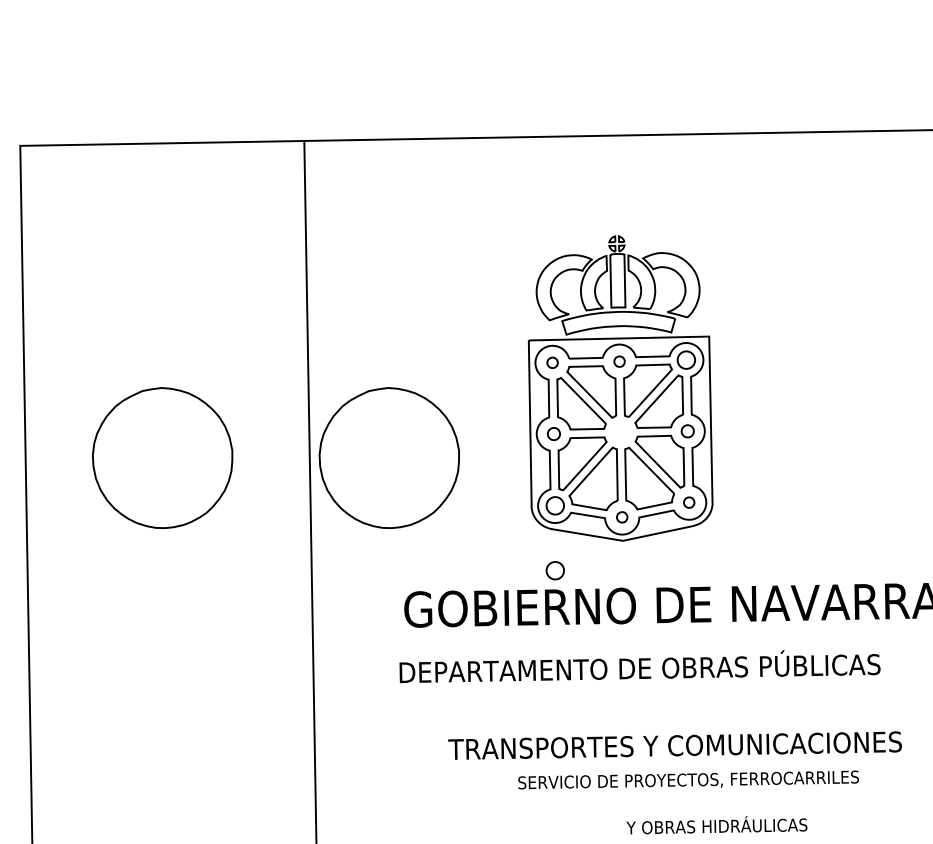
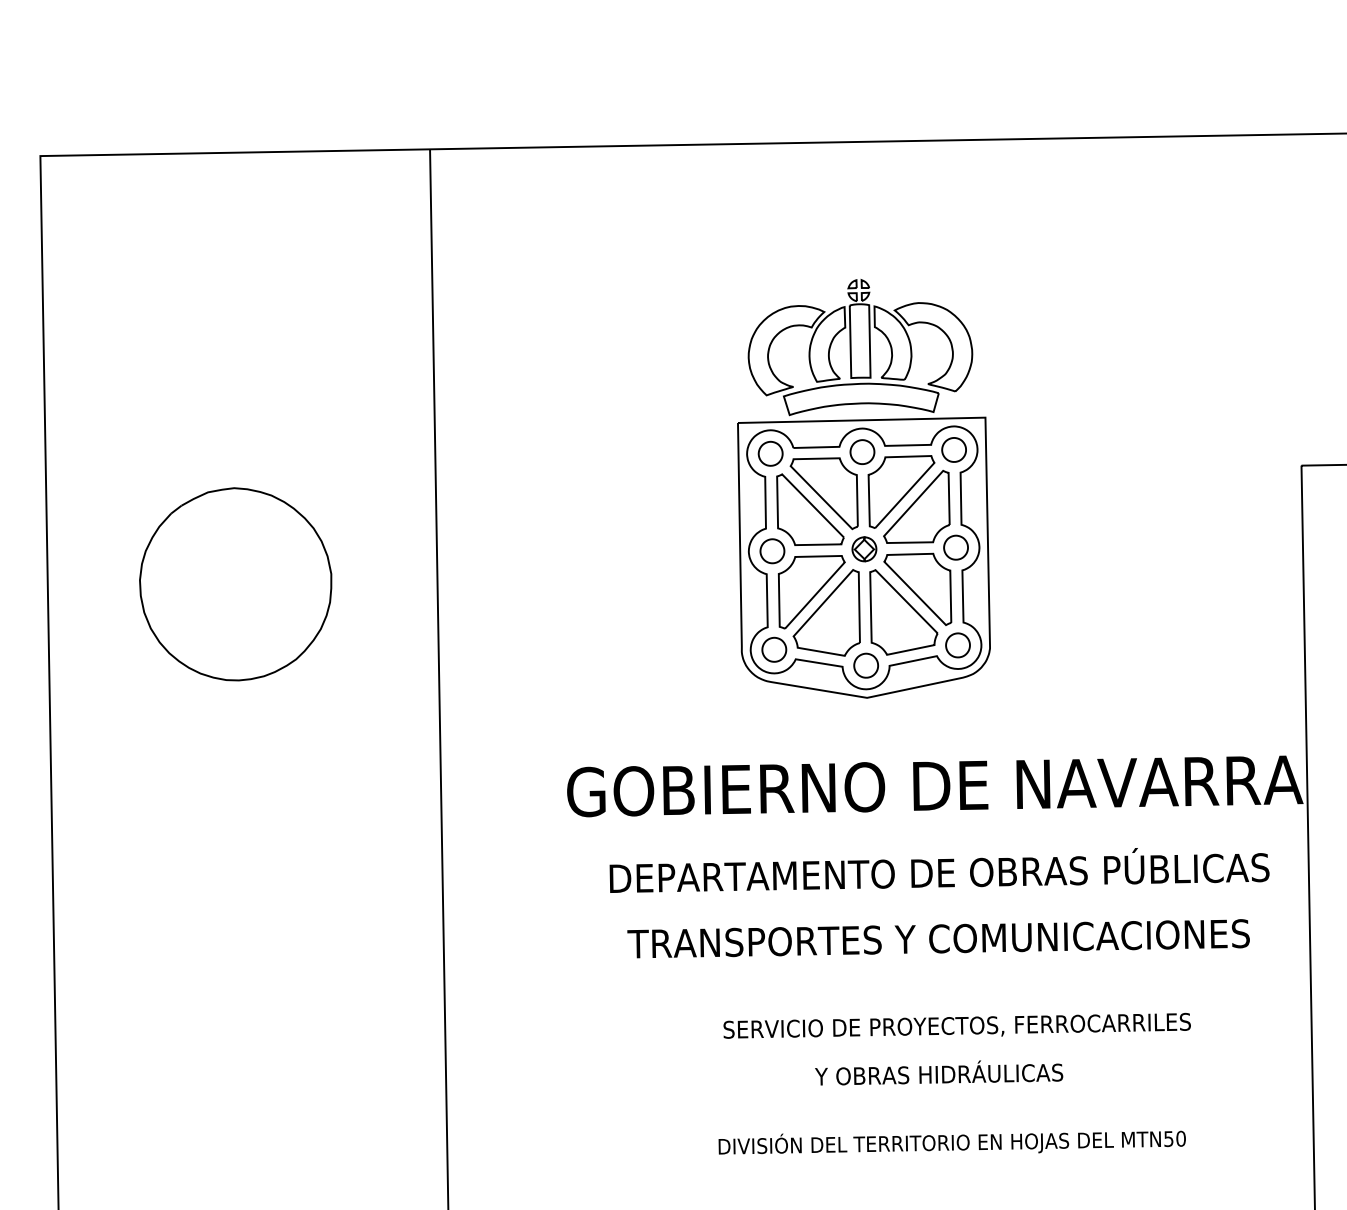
part: (619, 361) -> (862, 451), size x1.67
part: (552, 362) -> (770, 453), size x1.67
part: (687, 431) -> (955, 547), size x1.43
part: (621, 432) -> (864, 549), added
part: (553, 434) -> (772, 551), size x1.43
part: (389, 458) -> (546, 584), removed
part: (688, 502) -> (957, 645), size x1.67
part: (621, 517) -> (865, 665), size x1.67
part: (555, 570) -> (774, 738), removed
text: (639, 666) -> (939, 870), moved
text: (674, 745) -> (938, 938), moved
text: (717, 824) -> (939, 1072), moved

